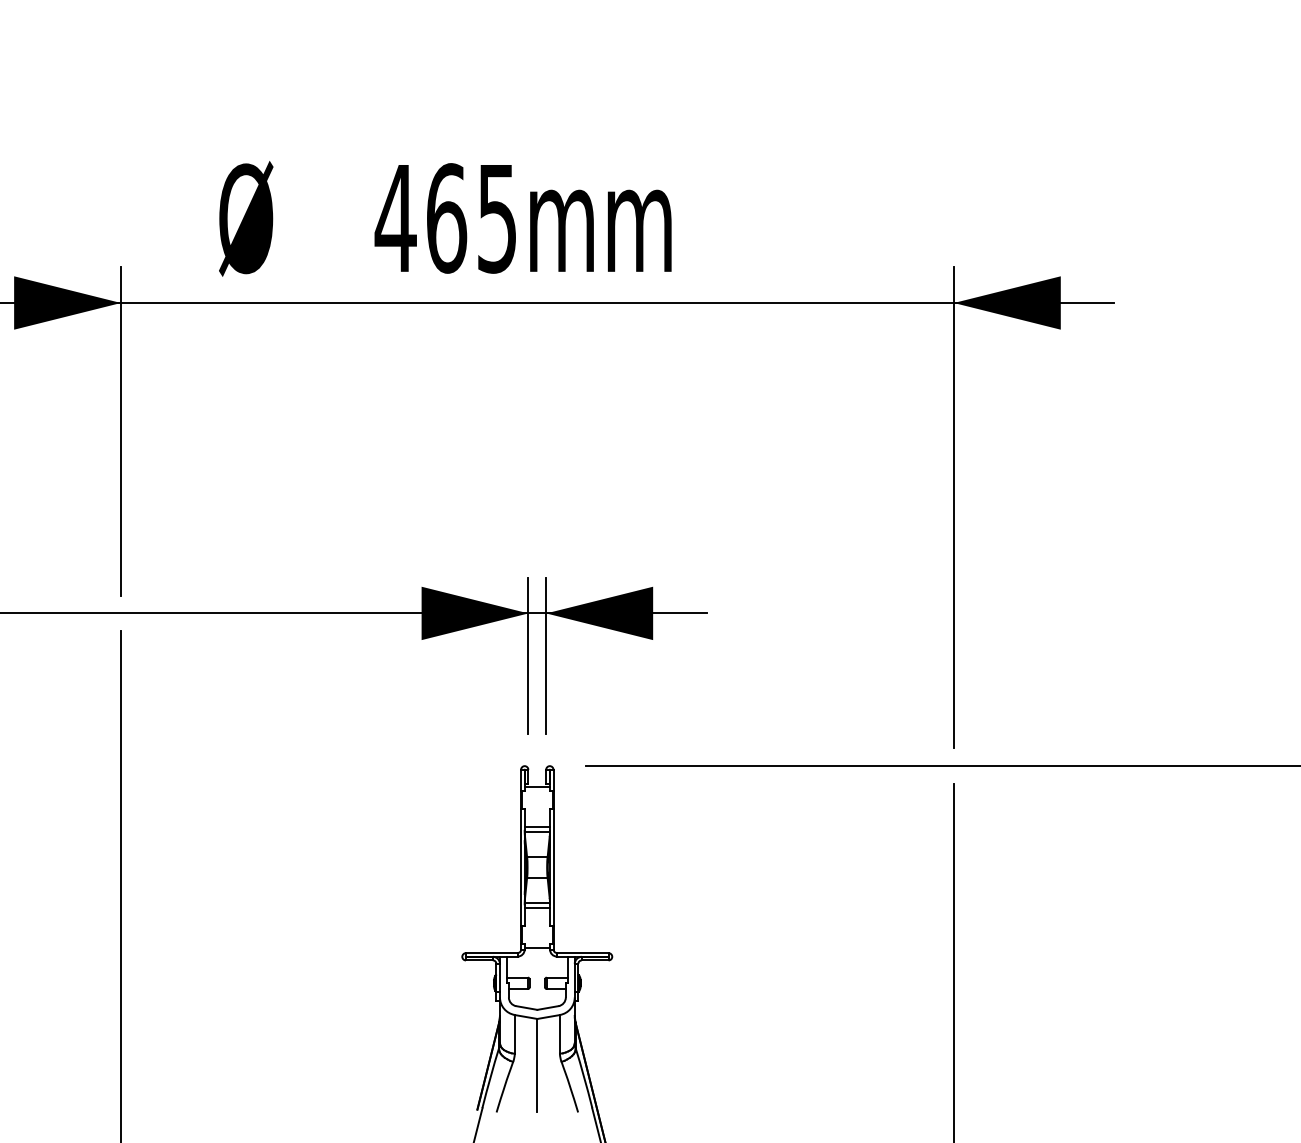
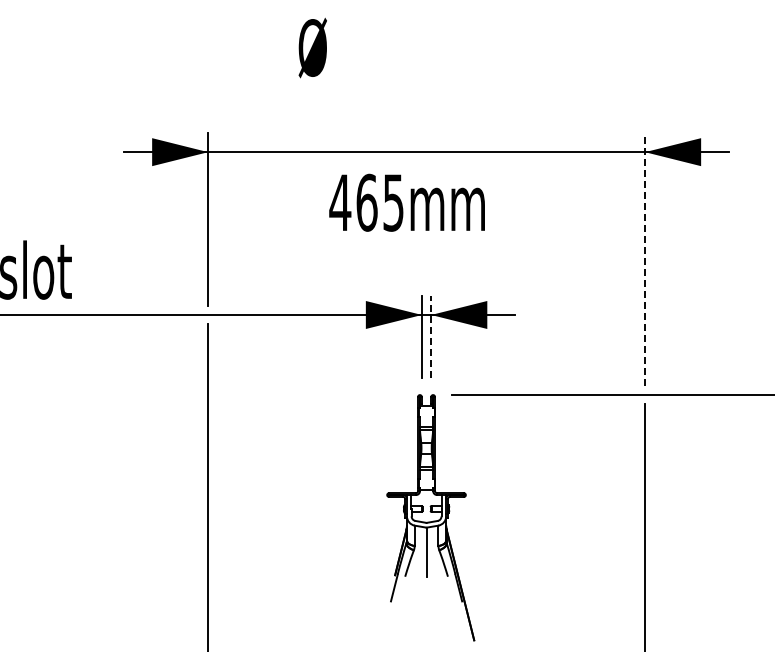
text: (245, 217) -> (312, 47), moved
text: (521, 217) -> (406, 202), moved
line: (954, 507) -> (645, 259), solid -> dashed
line: (546, 654) -> (431, 336), solid -> dashed

